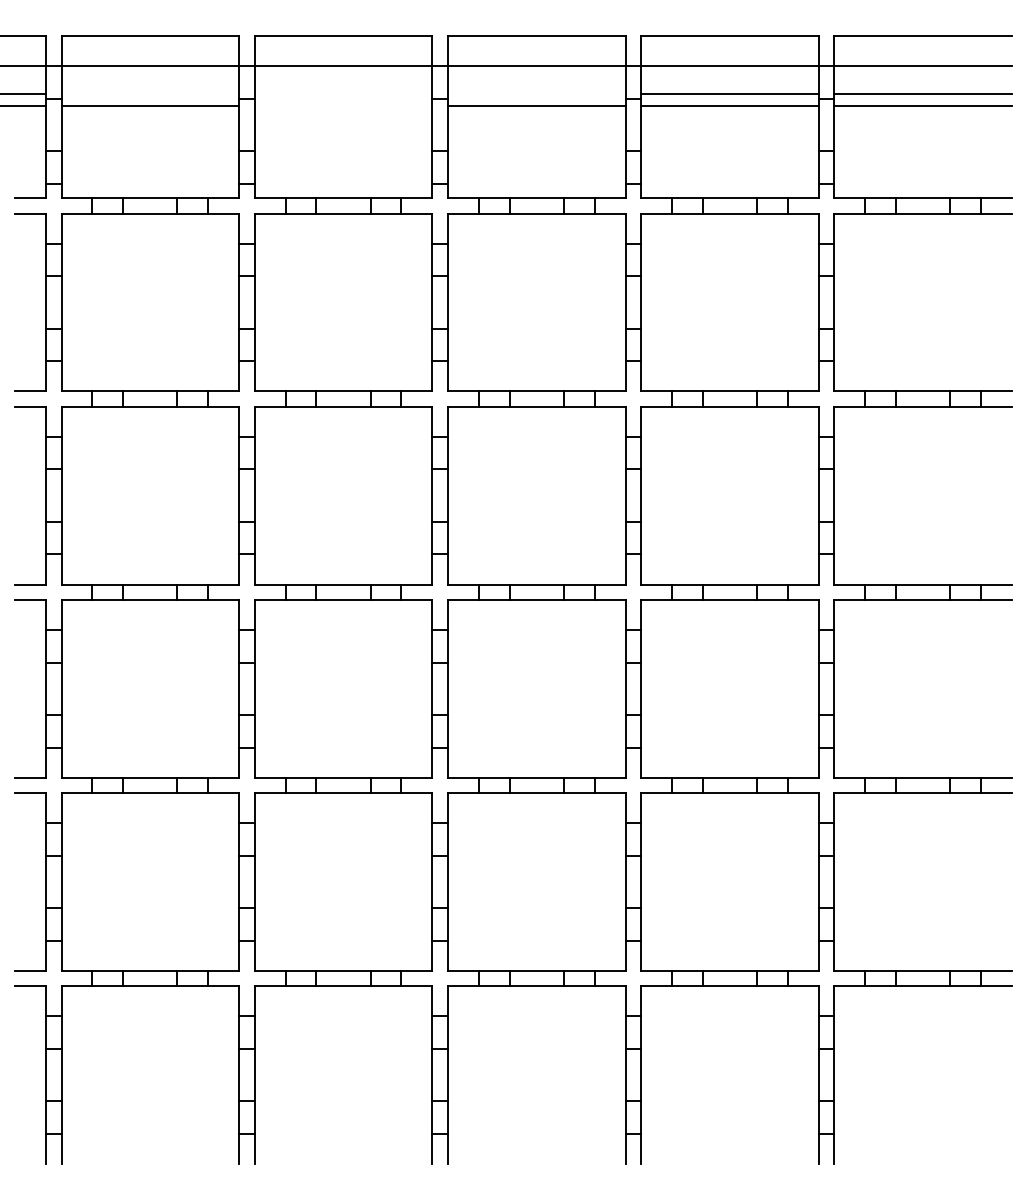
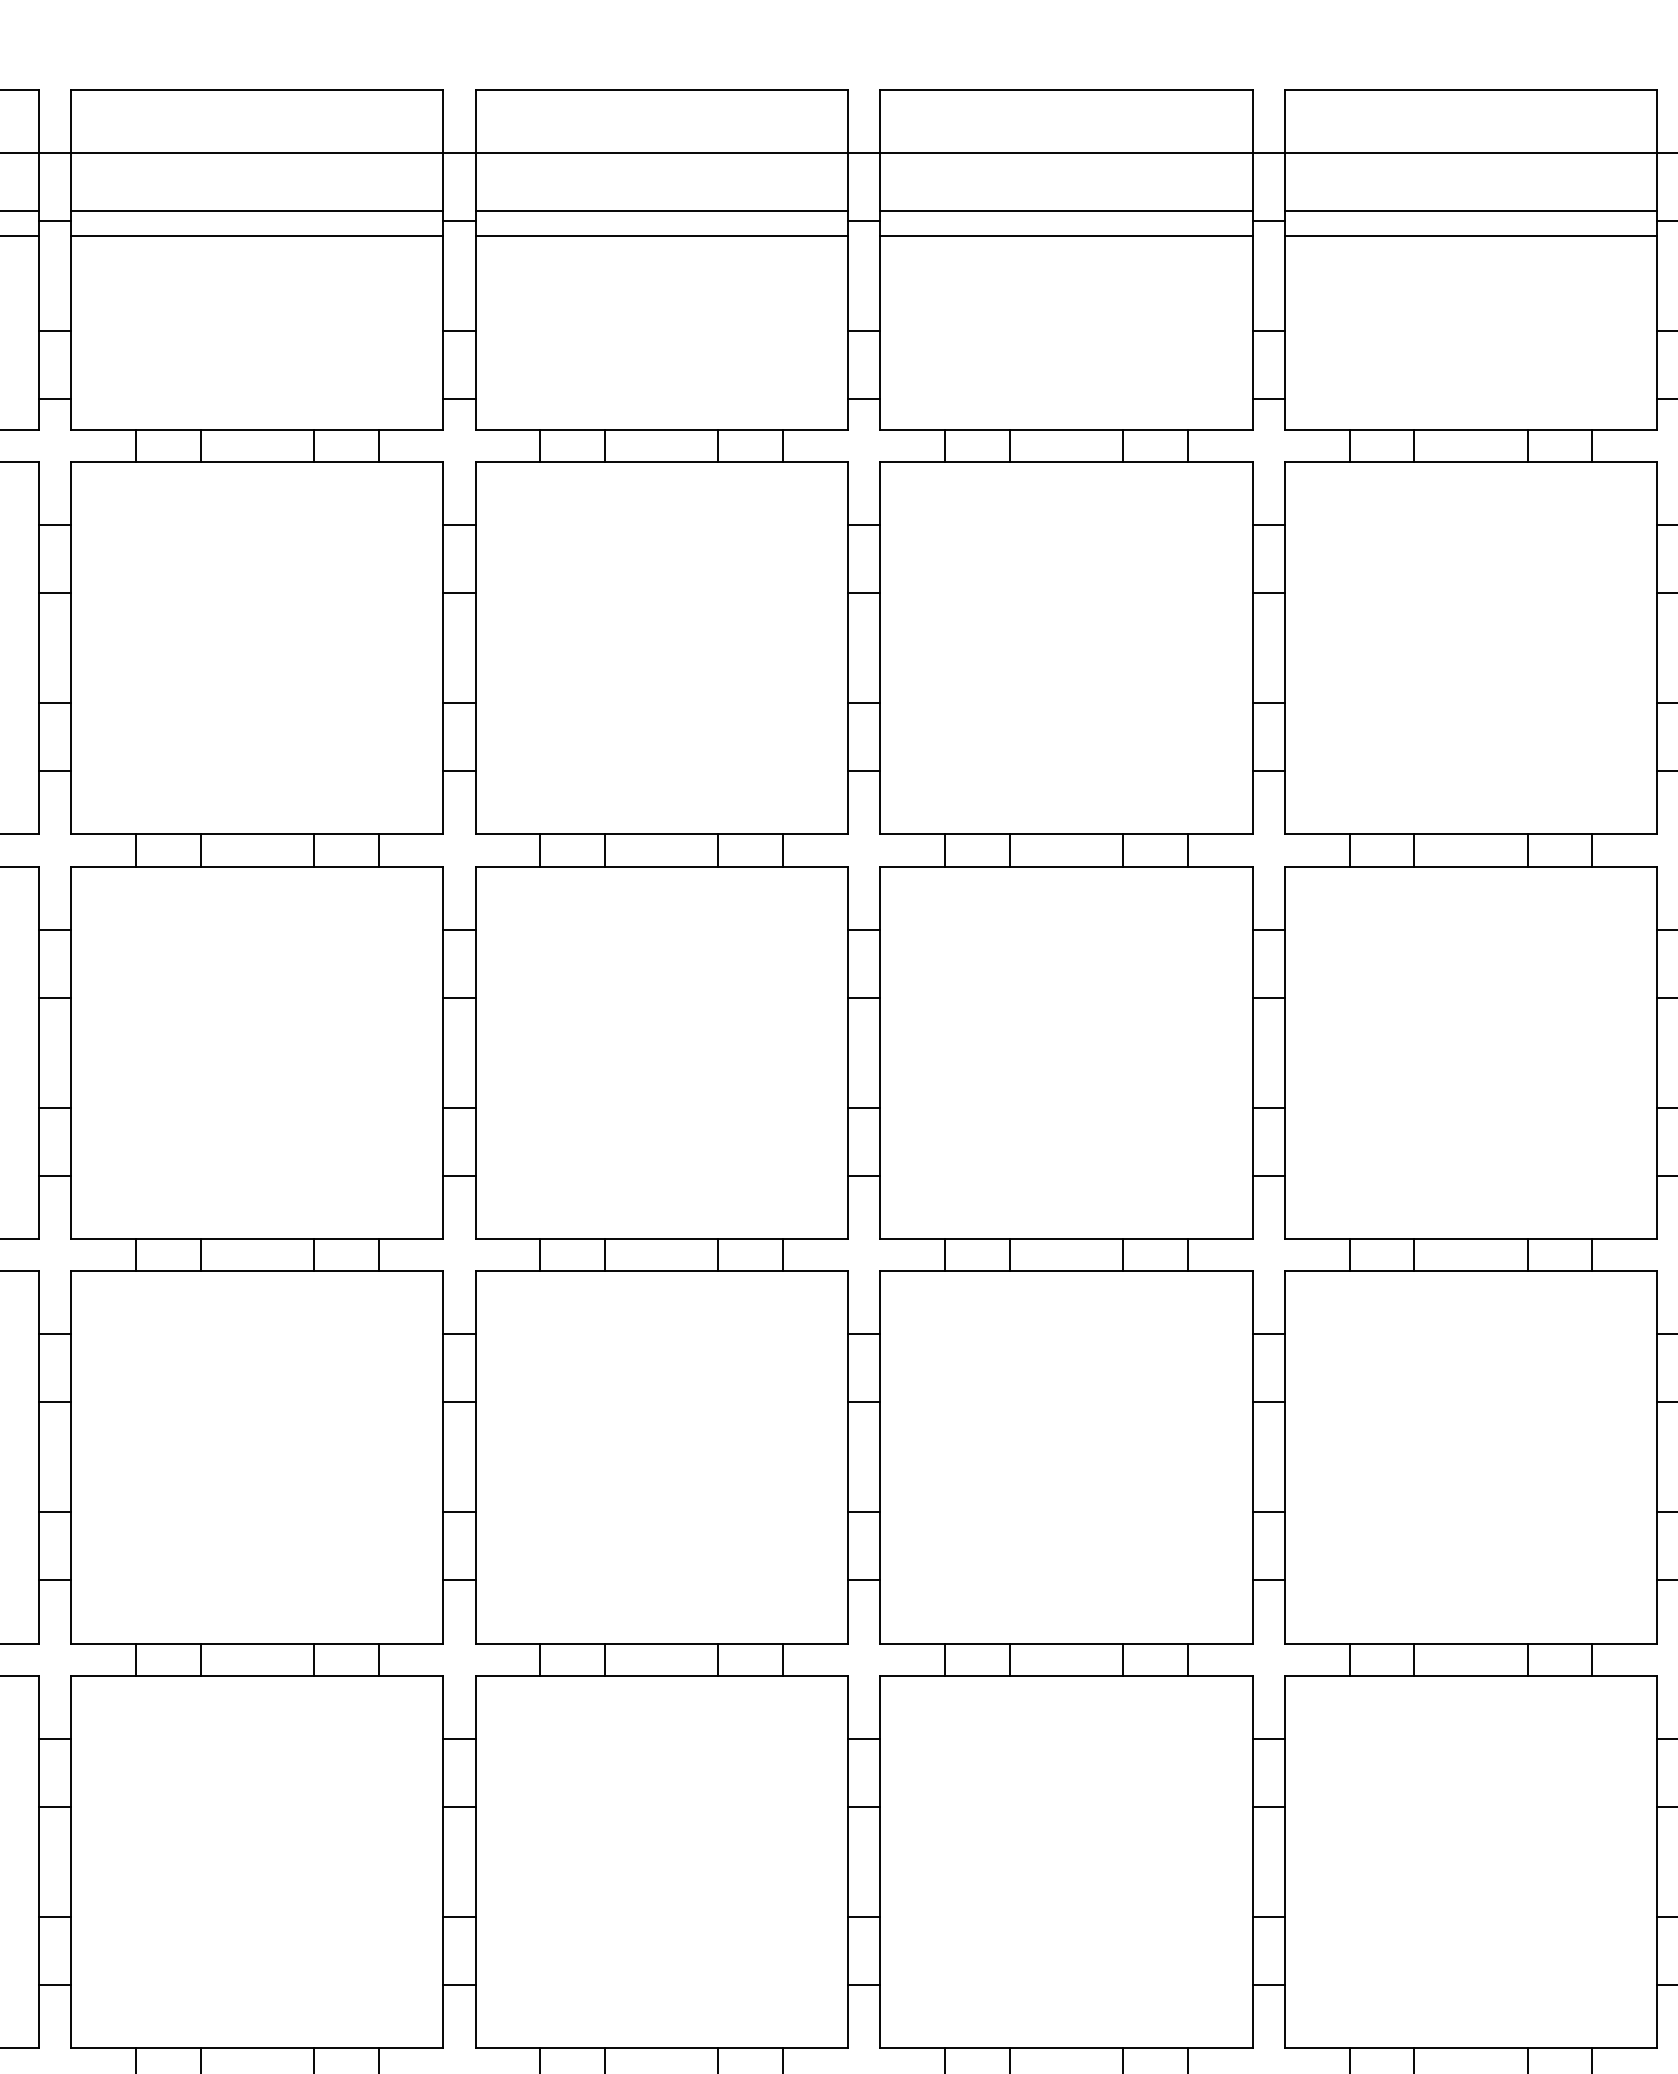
line: (150, 93) -> (257, 210), added
line: (343, 93) -> (661, 210), added
line: (536, 93) -> (1066, 210), added
line: (343, 105) -> (661, 235), added

